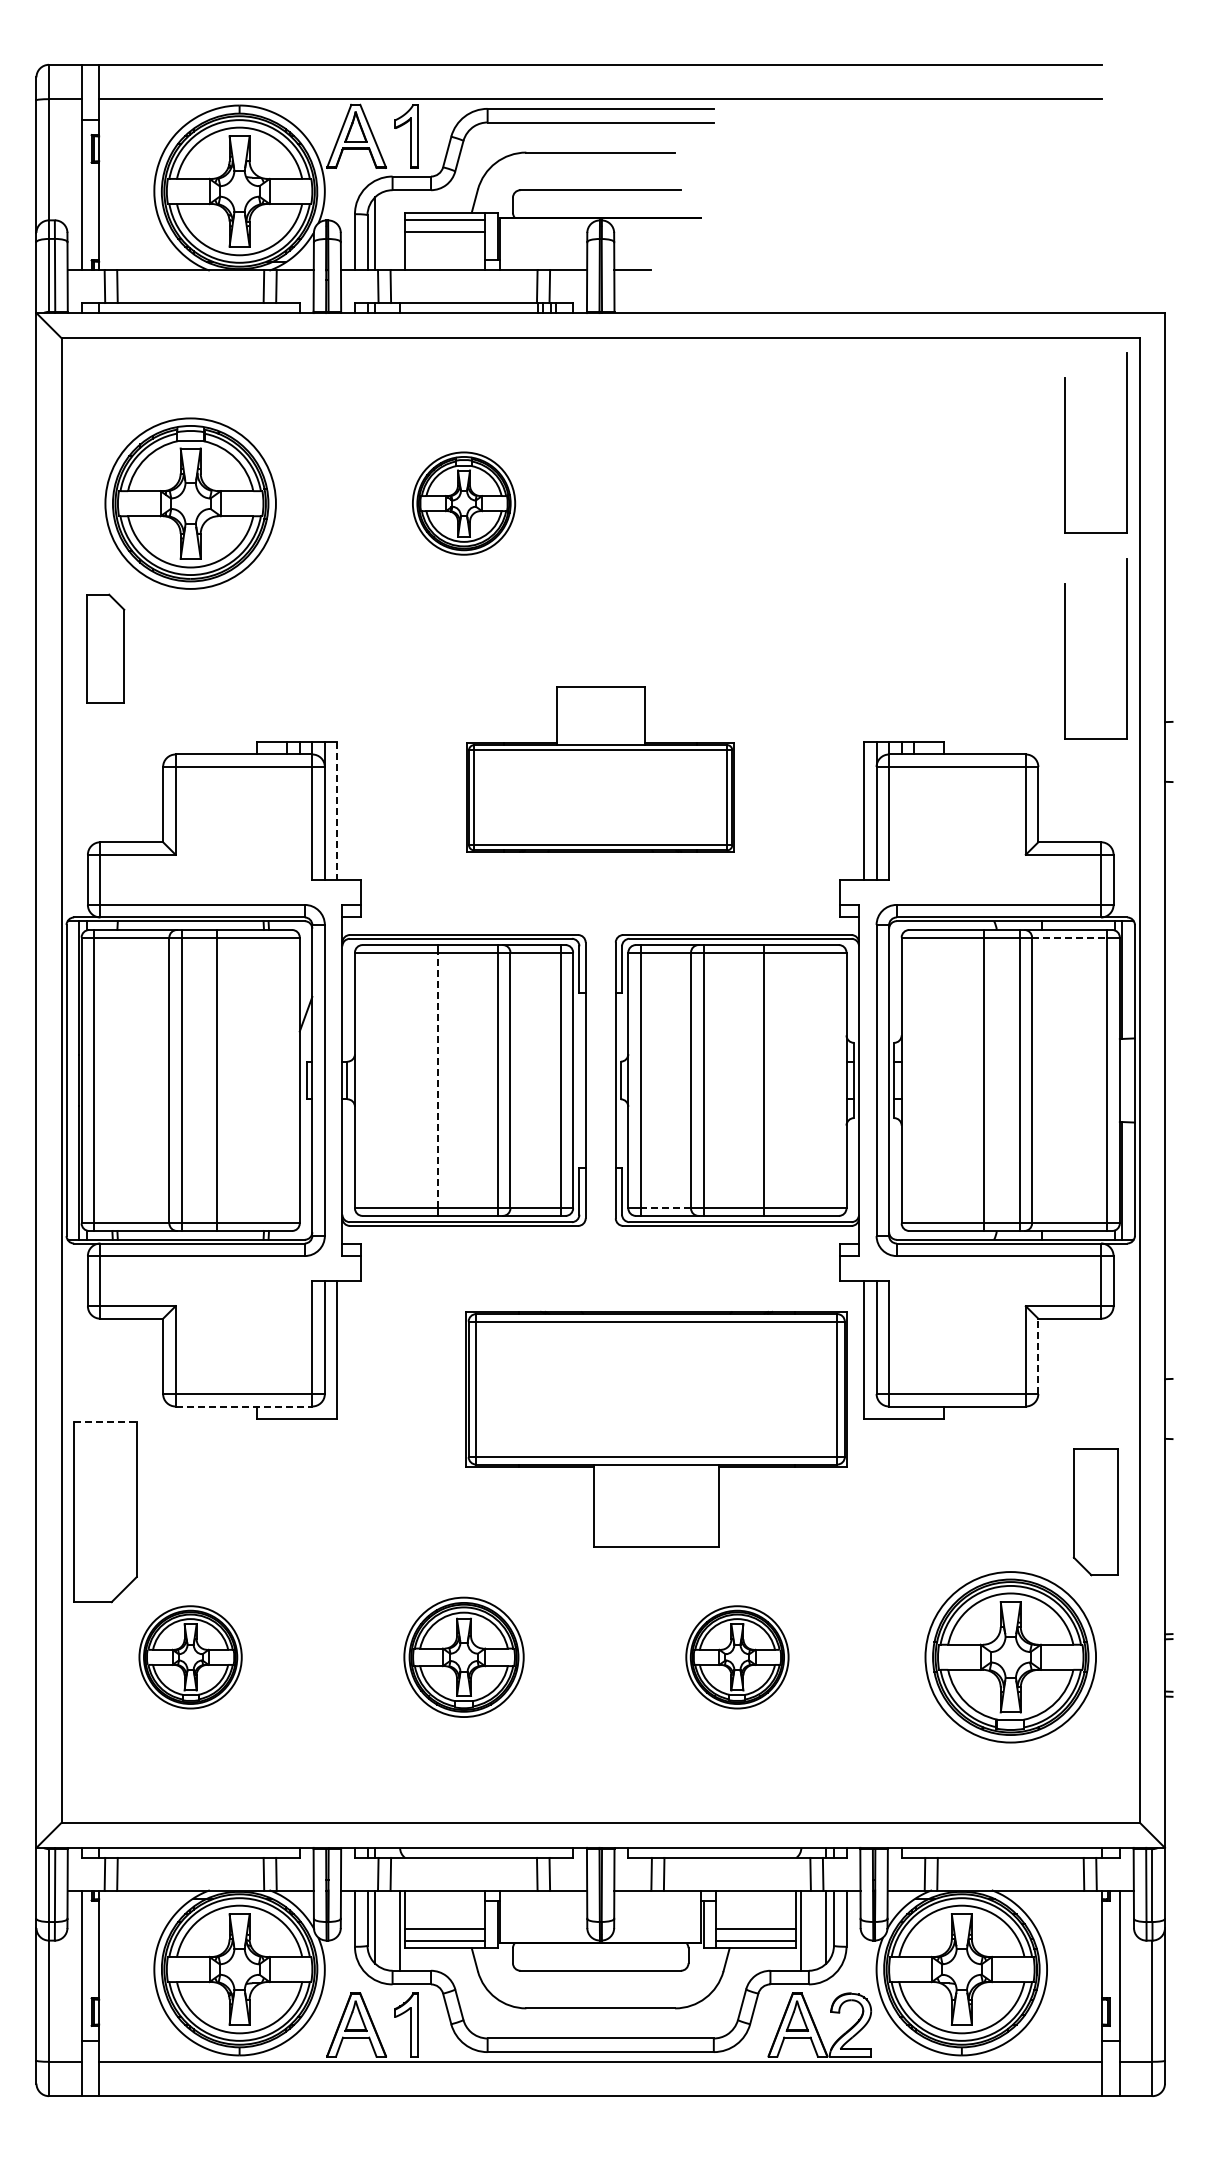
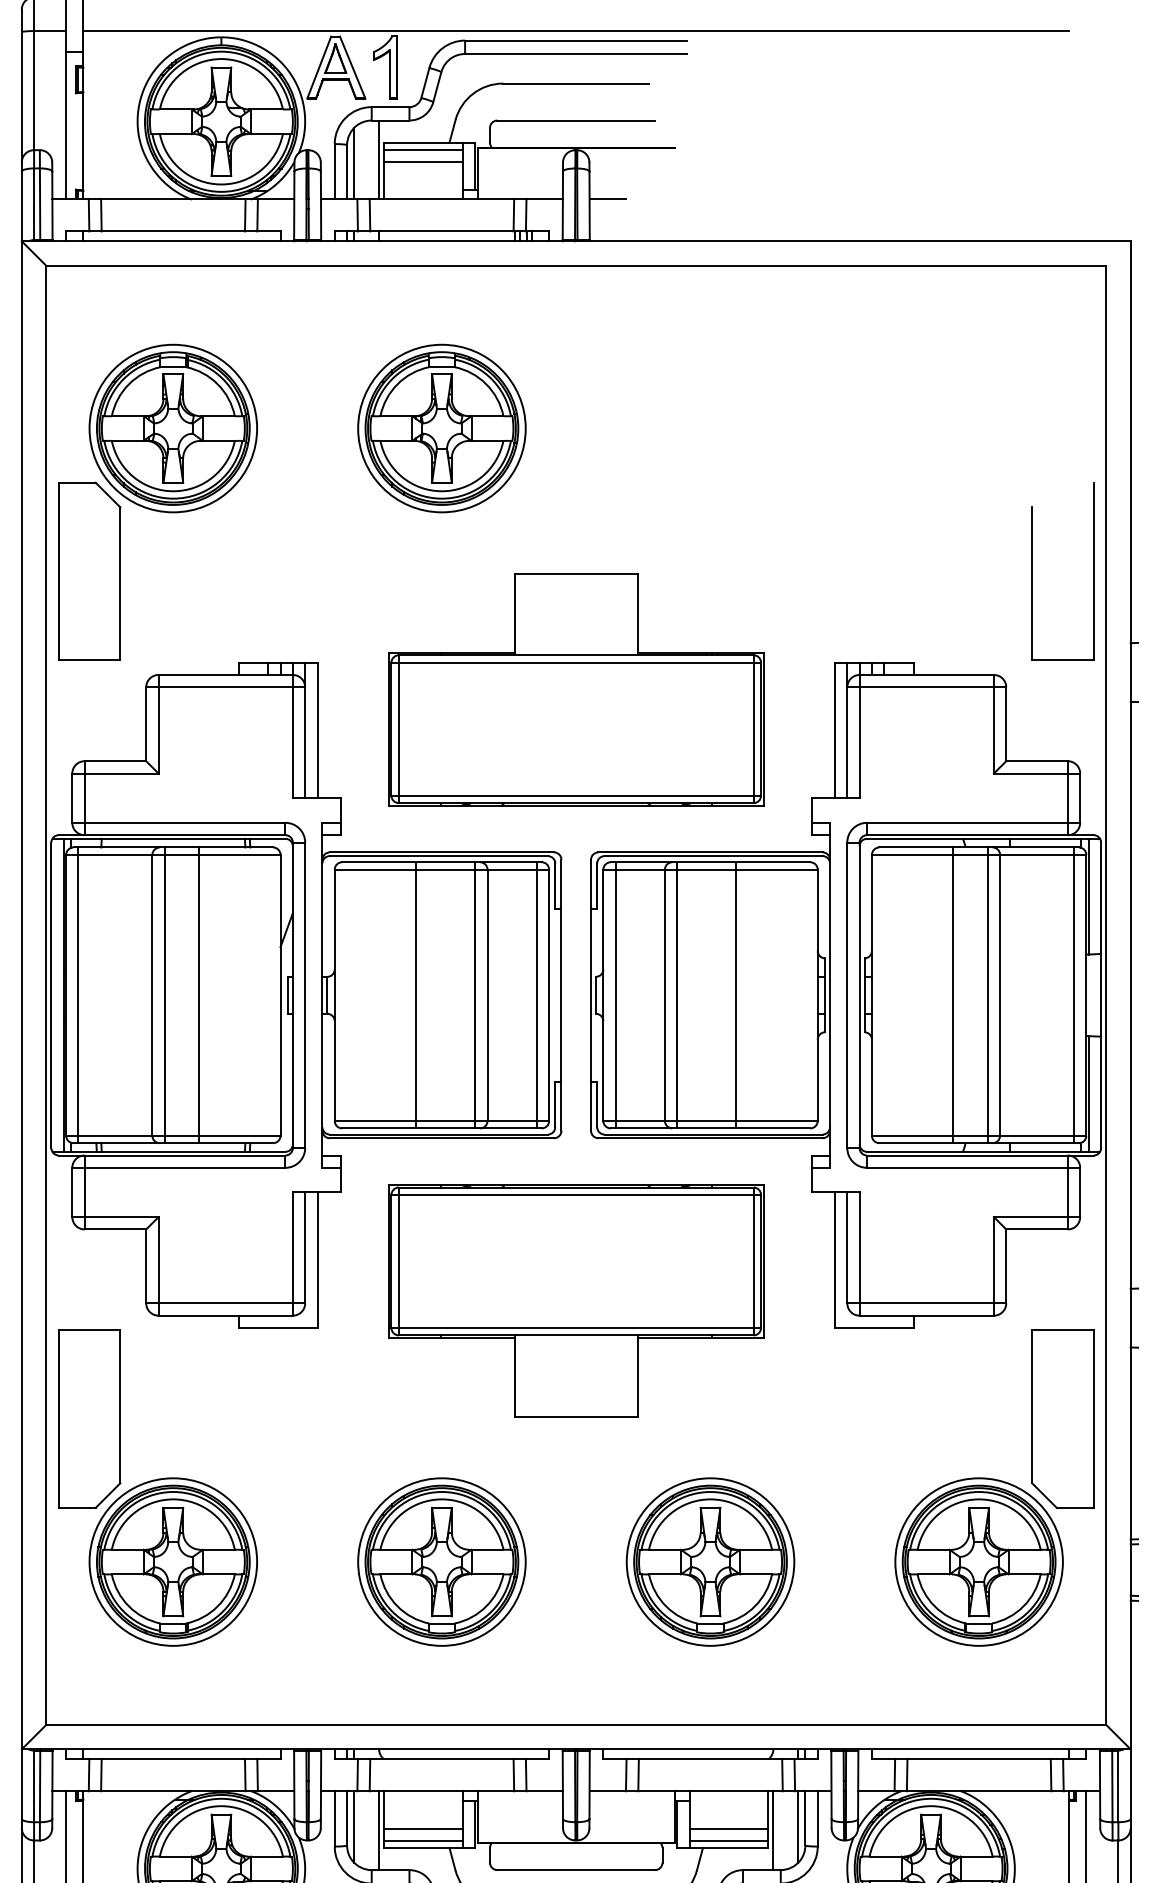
line: (400, 230) -> (379, 160), added
part: (1065, 442) -> (1032, 368), removed
part: (463, 503) -> (441, 428), size x1.67
part: (105, 648) -> (89, 570), size x1.67
part: (600, 769) -> (576, 689), size x1.43
line: (337, 810) -> (317, 730), dashed -> solid
line: (1069, 937) -> (1036, 854), dashed -> solid
line: (437, 1080) -> (415, 995), dashed -> solid
line: (665, 1208) -> (639, 1121), dashed -> solid
line: (1038, 1356) -> (1006, 1266), dashed -> solid
line: (244, 1406) -> (226, 1315), dashed -> solid
line: (105, 1421) -> (89, 1330), dashed -> solid
part: (656, 1428) -> (576, 1299), moved
part: (1095, 1512) -> (1062, 1419), size x1.43
part: (190, 1657) -> (173, 1562), size x1.67
part: (463, 1657) -> (441, 1562), size x1.43
part: (737, 1657) -> (710, 1562), size x1.67

